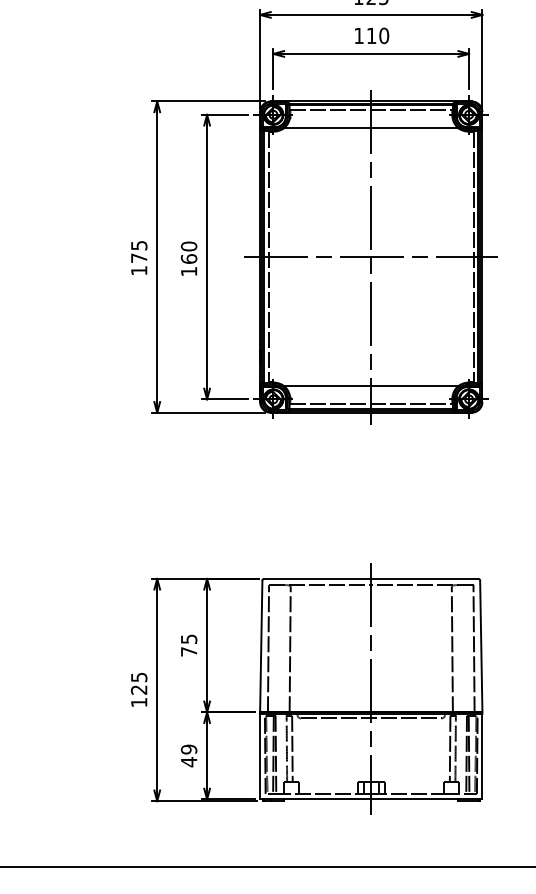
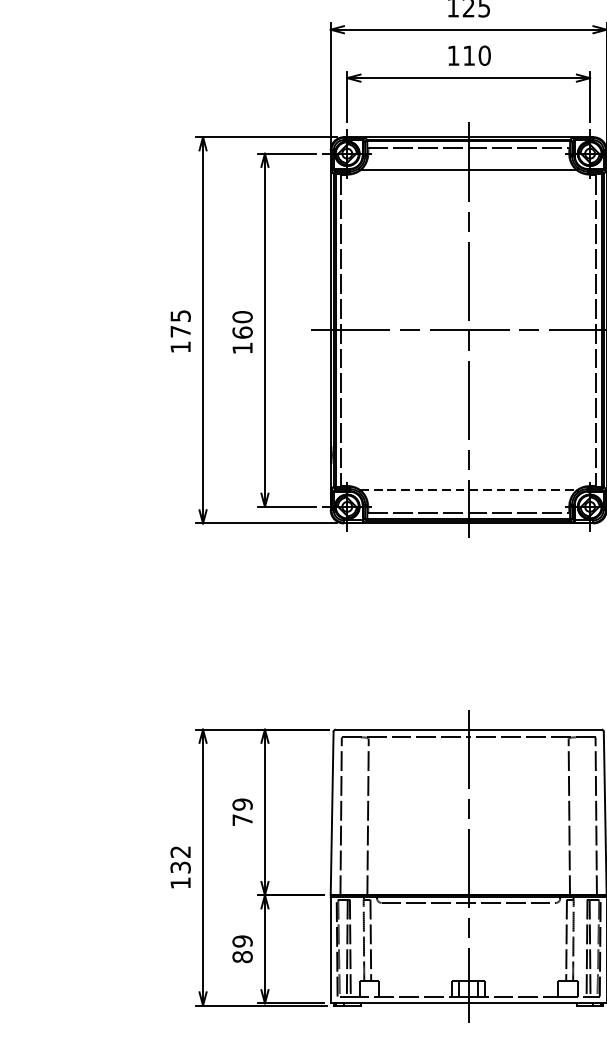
line: (371, 386) -> (468, 490), solid -> dashed
text: (188, 639) -> (241, 804), 75 -> 79
text: (139, 683) -> (181, 859), 125 -> 132
text: (188, 762) -> (241, 957), 49 -> 89

